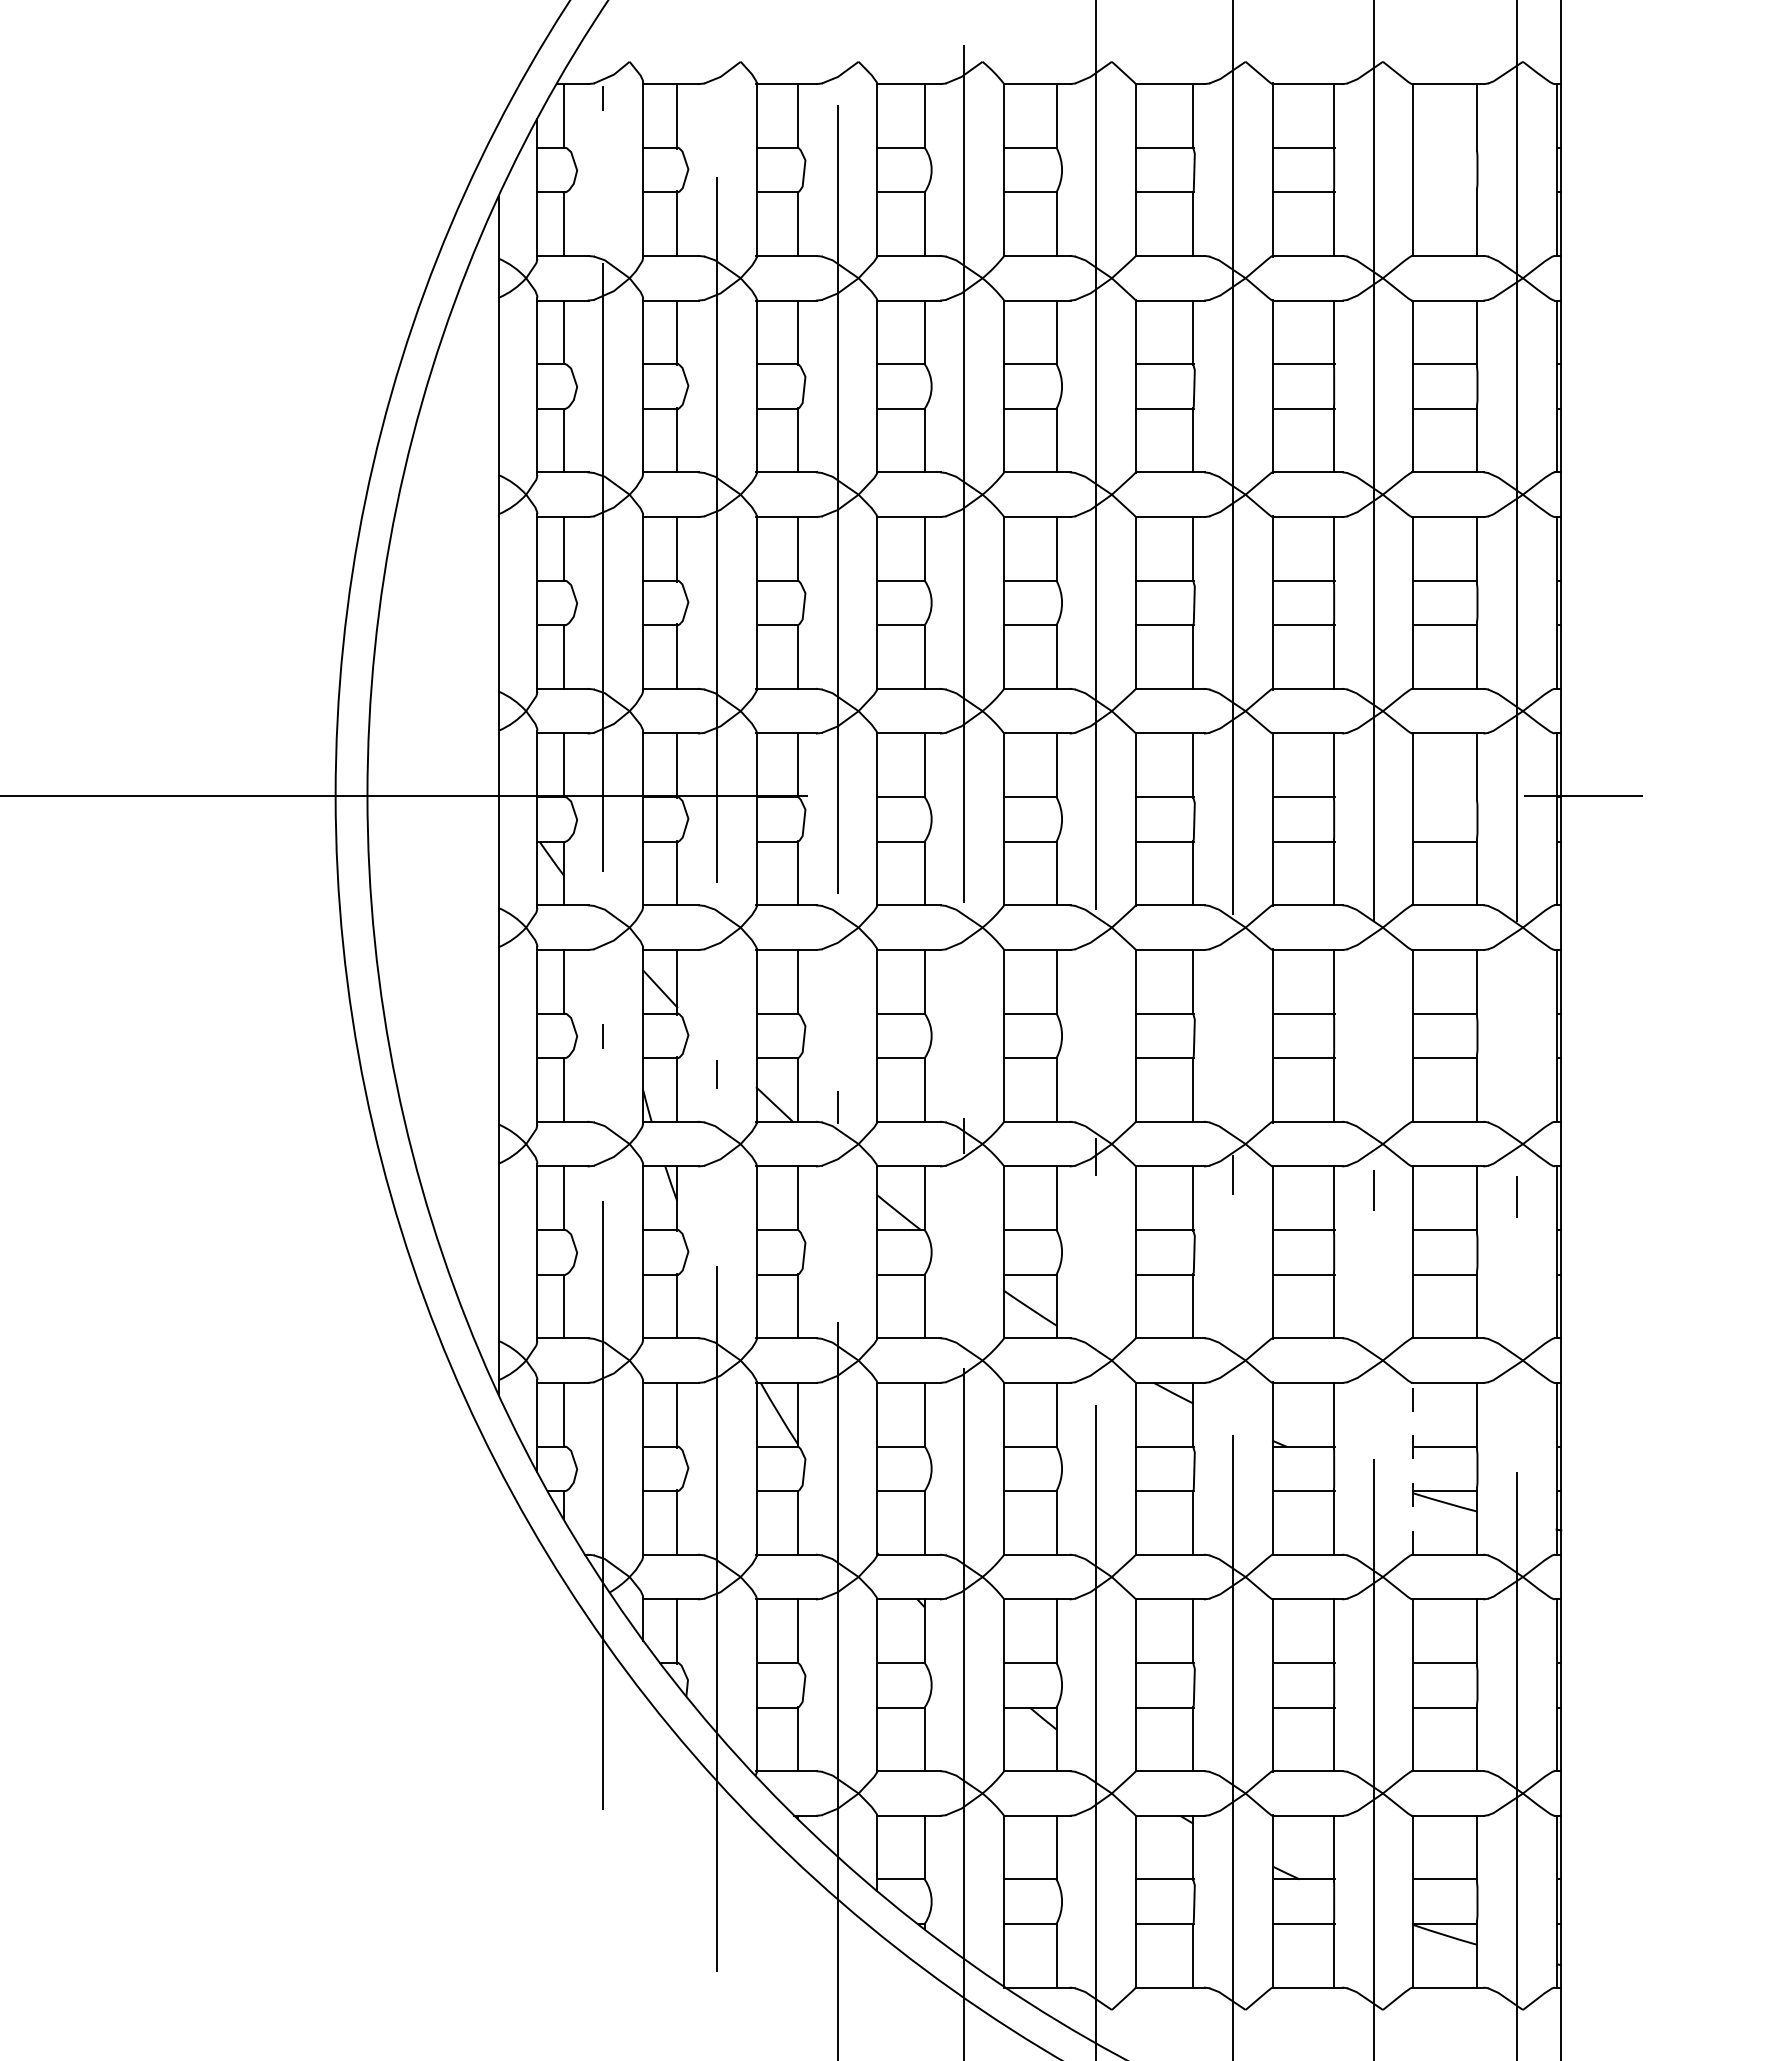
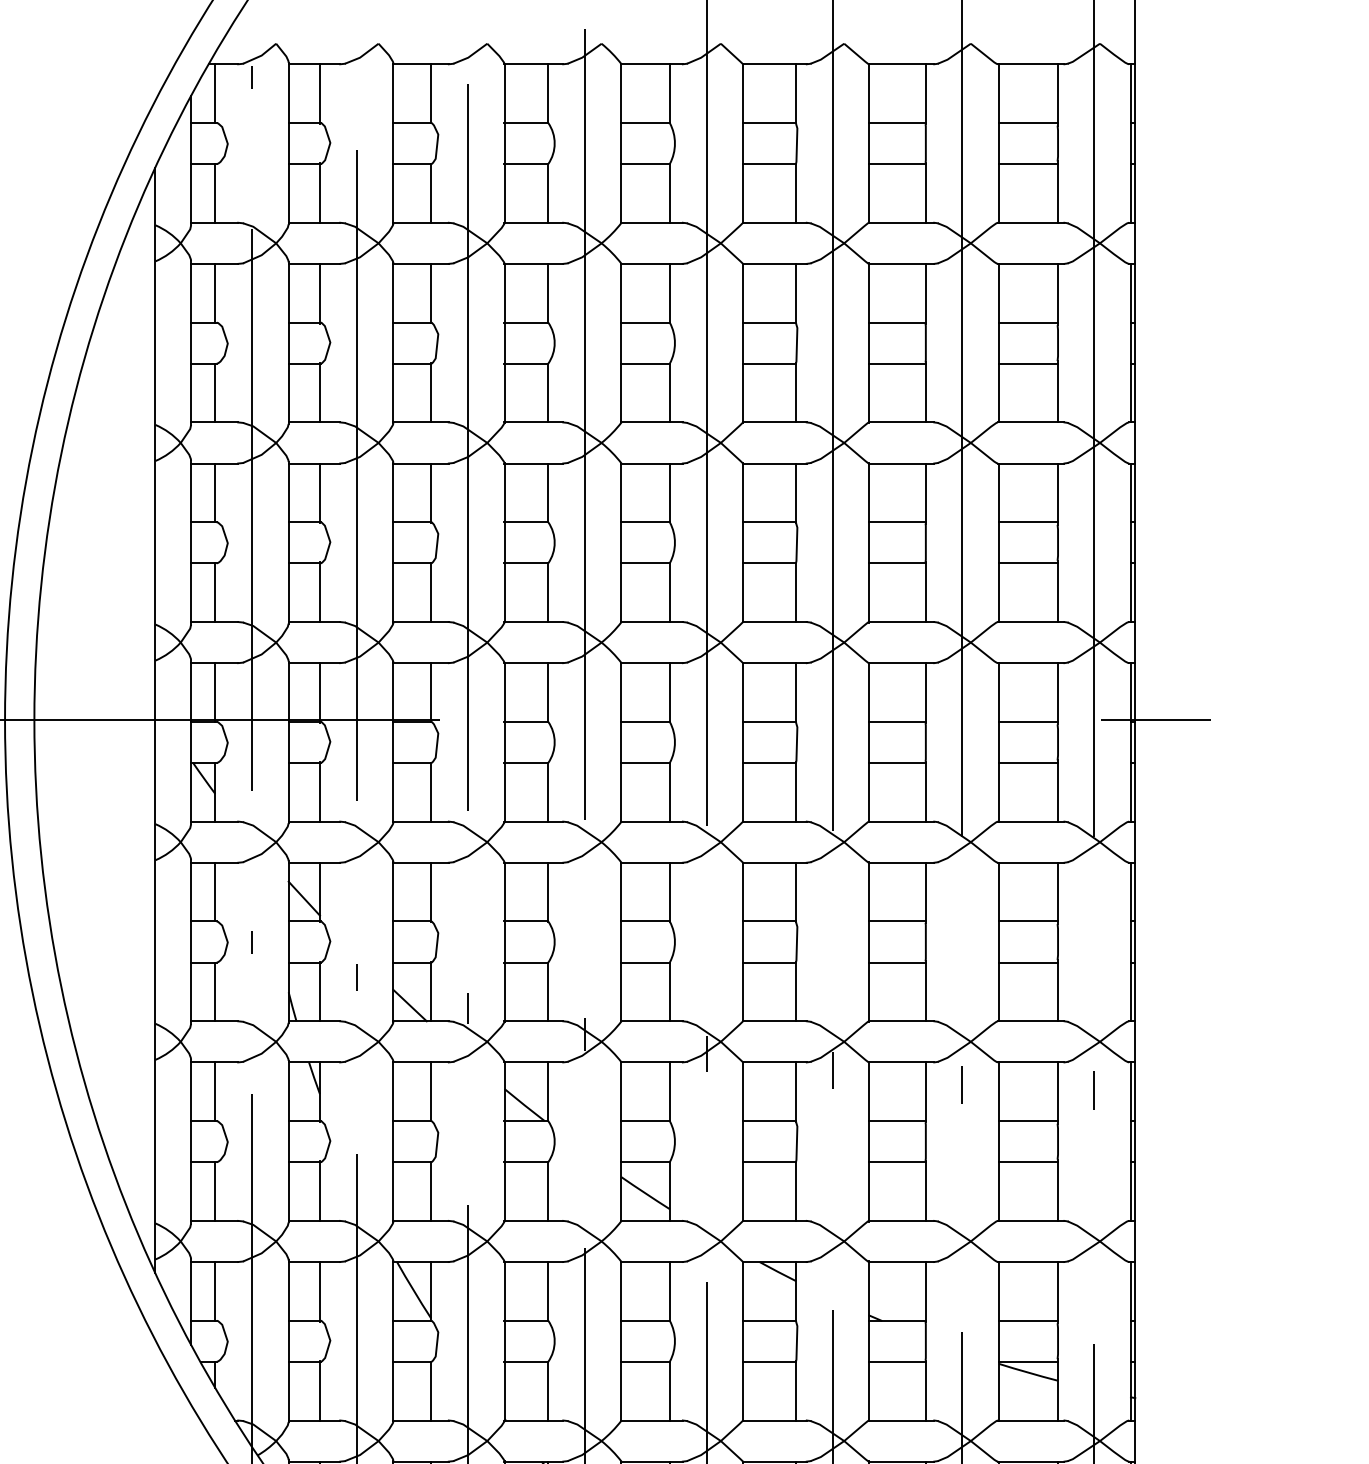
line: (1444, 147) -> (1027, 122), added
line: (1444, 192) -> (1027, 164), added
line: (1444, 797) -> (1027, 722), added
line: (1413, 1468) -> (999, 1340), dashed -> solid

